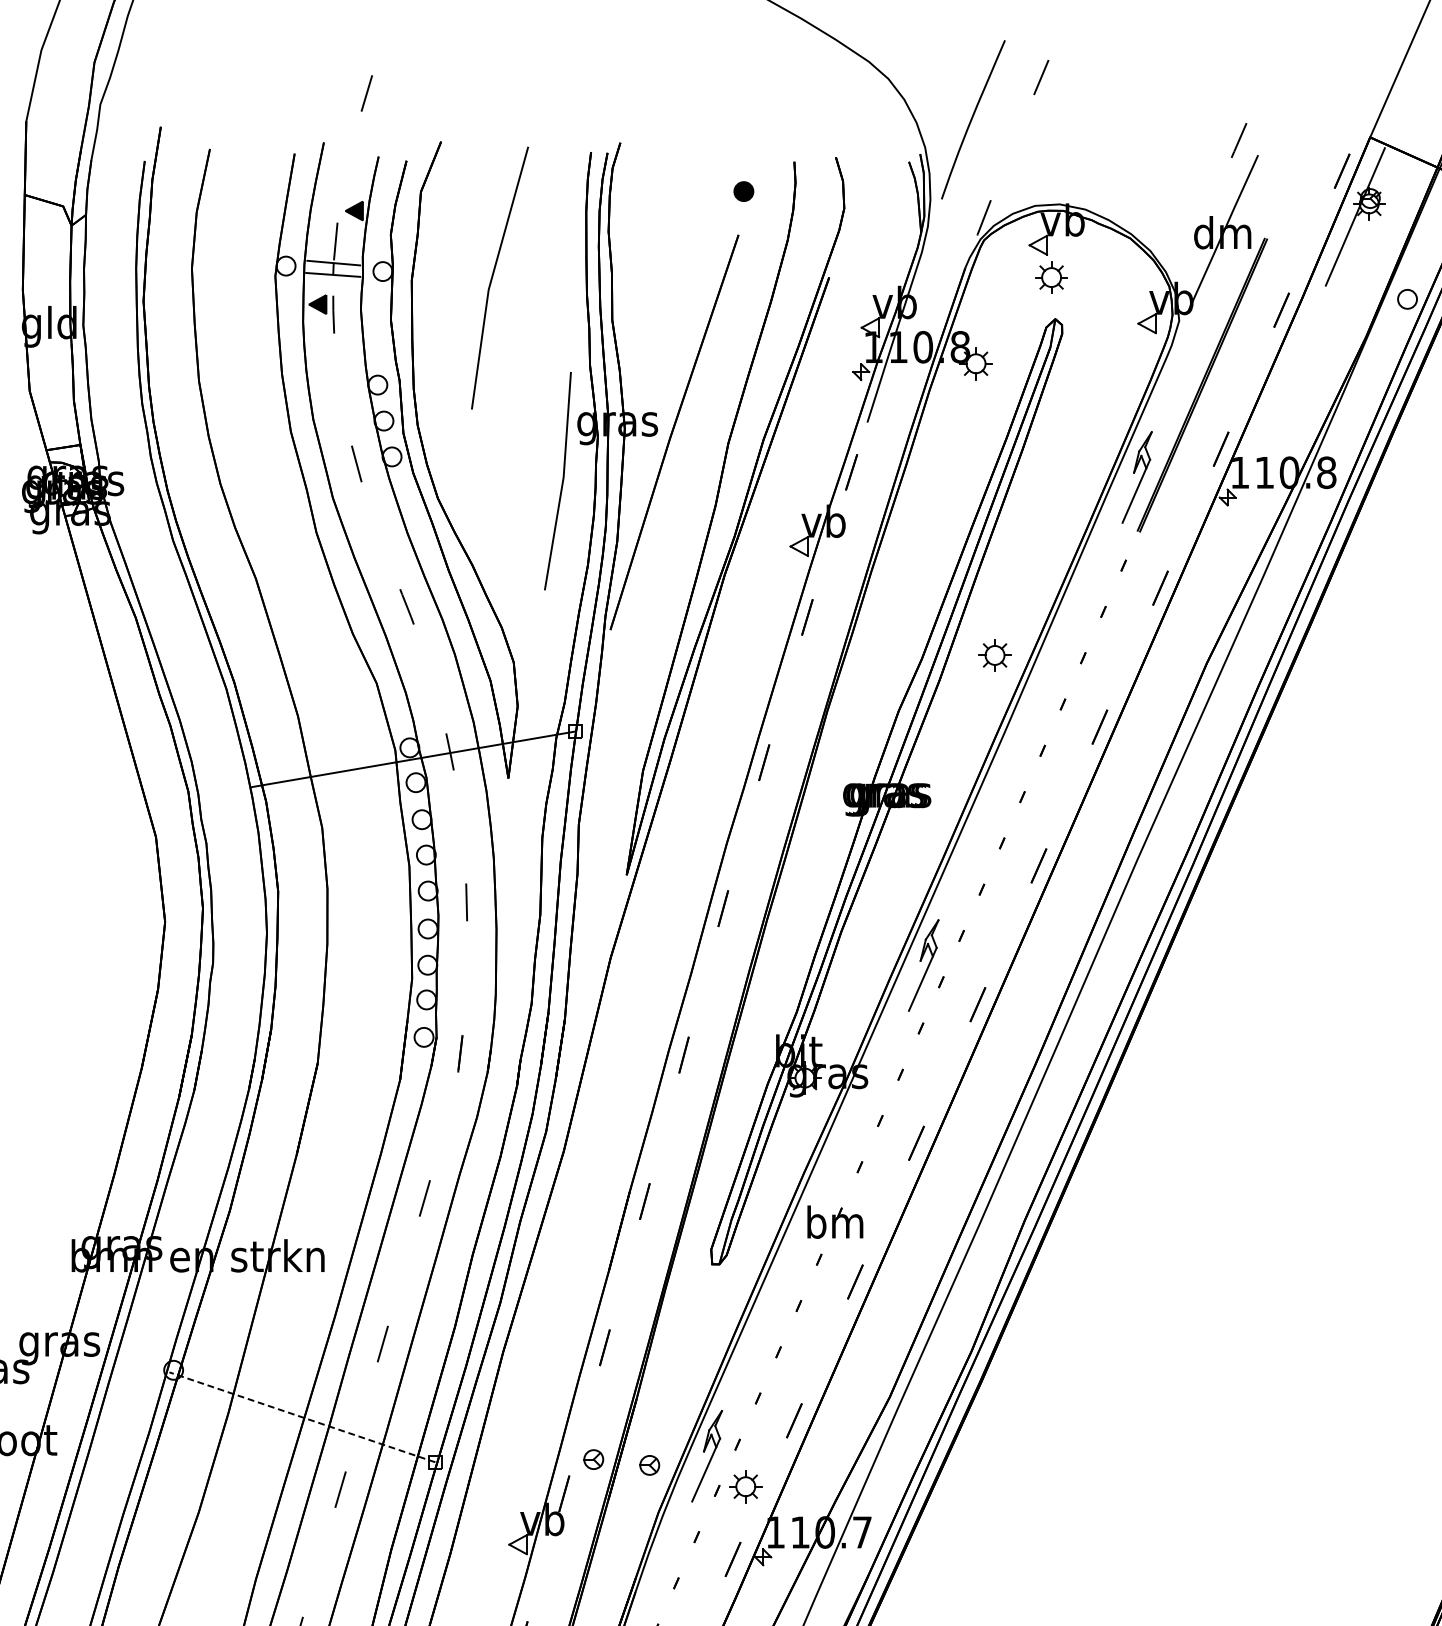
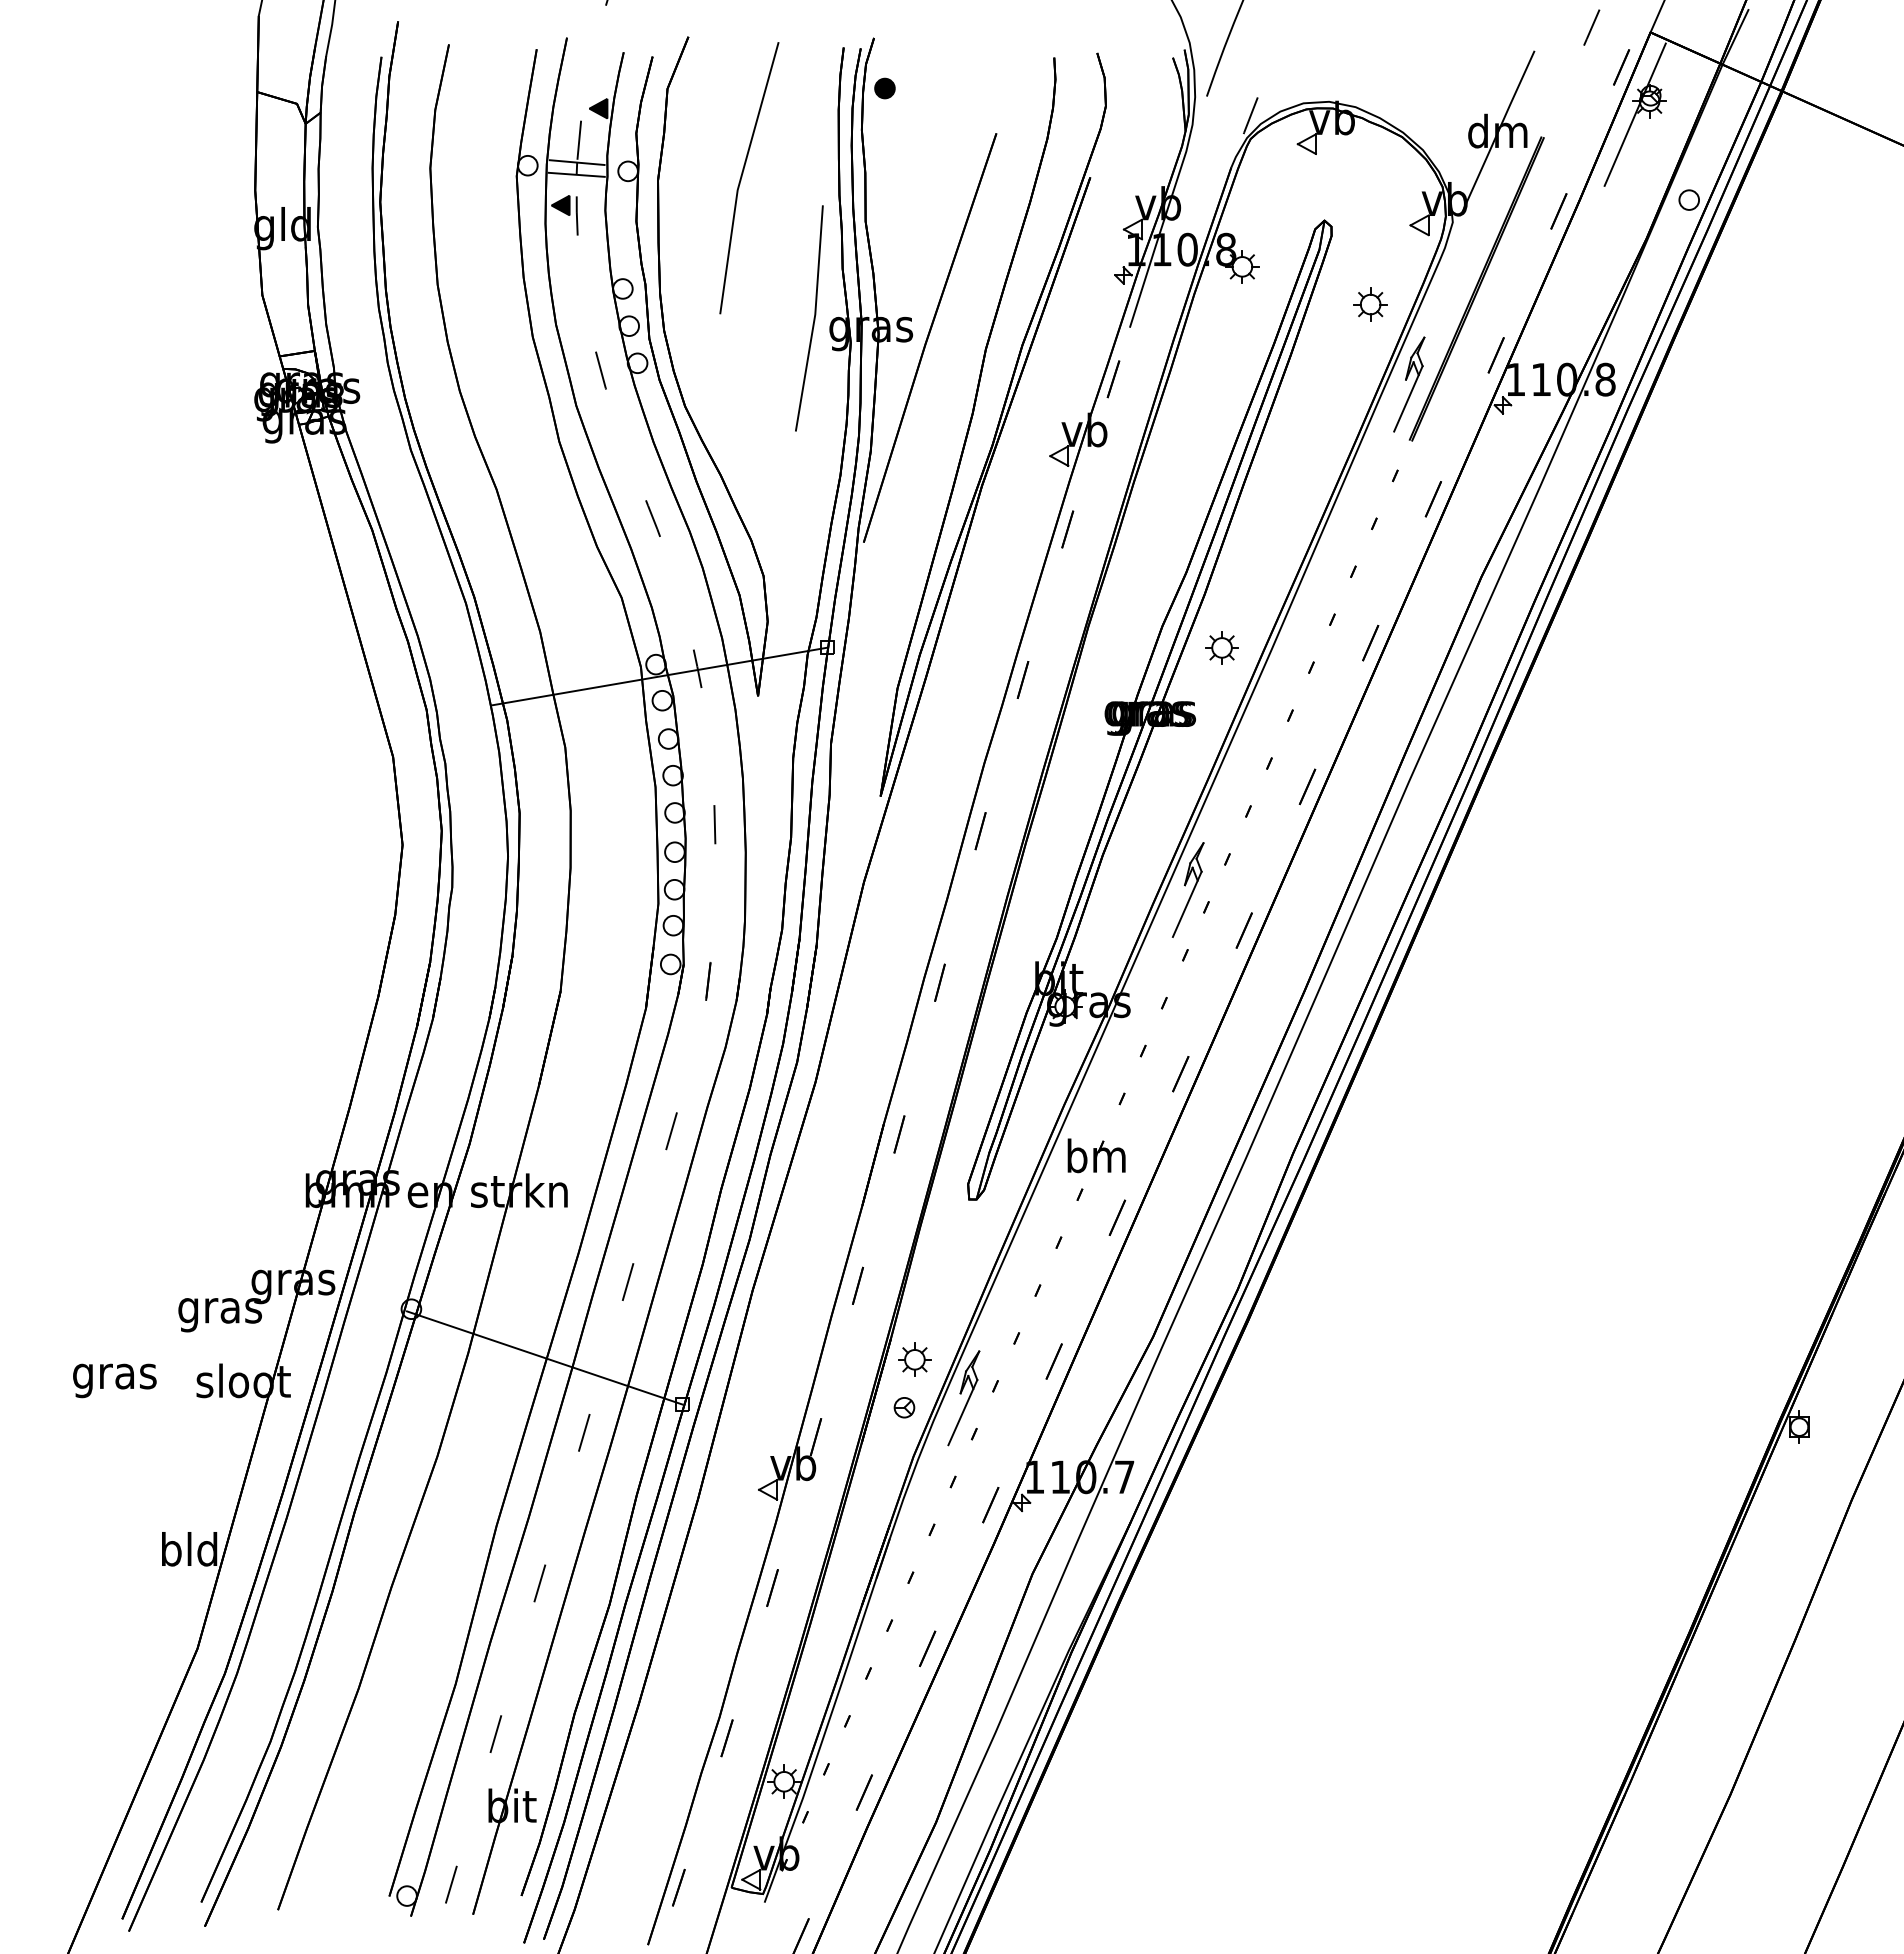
line: (1238, 140) -> (1591, 27), moved
part: (743, 191) -> (884, 88), moved
part: (1051, 277) -> (1370, 304), moved
line: (561, 481) -> (813, 318), moved
part: (994, 655) -> (1221, 647), moved
line: (302, 1416) -> (544, 1357), dashed -> solid
part: (593, 1459) -> (846, 1401), removed
part: (745, 1486) -> (914, 1359), moved

